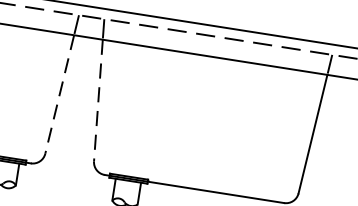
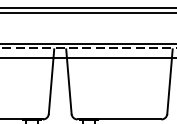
line: (60, 95) -> (51, 86), dashed -> solid
line: (98, 101) -> (69, 86), dashed -> solid

